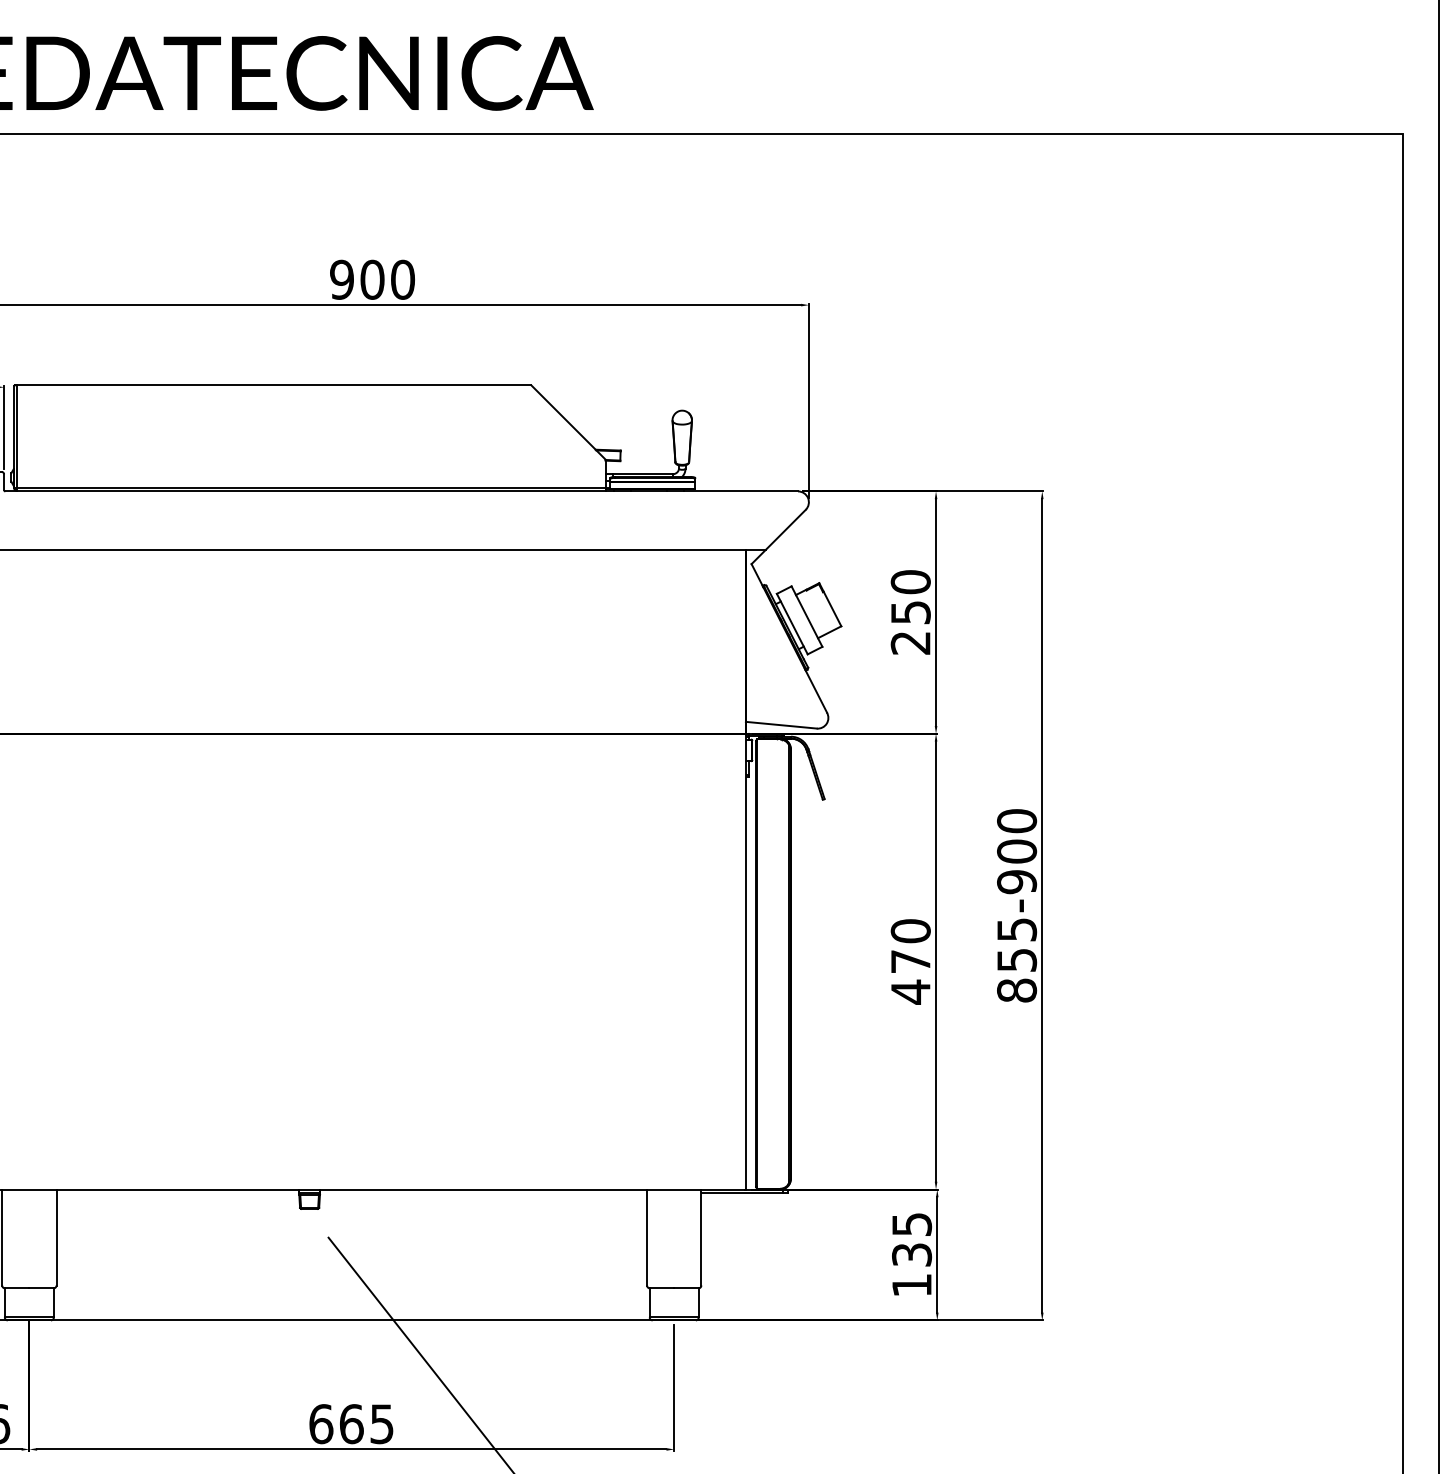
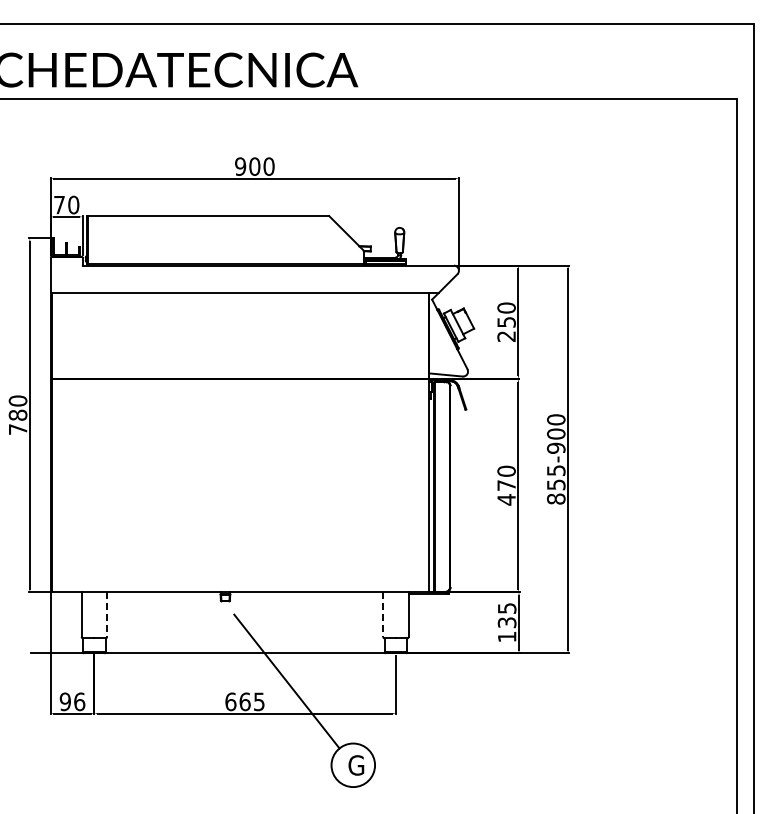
line: (57, 1239) -> (107, 615), solid -> dashed
line: (647, 1239) -> (383, 615), solid -> dashed

